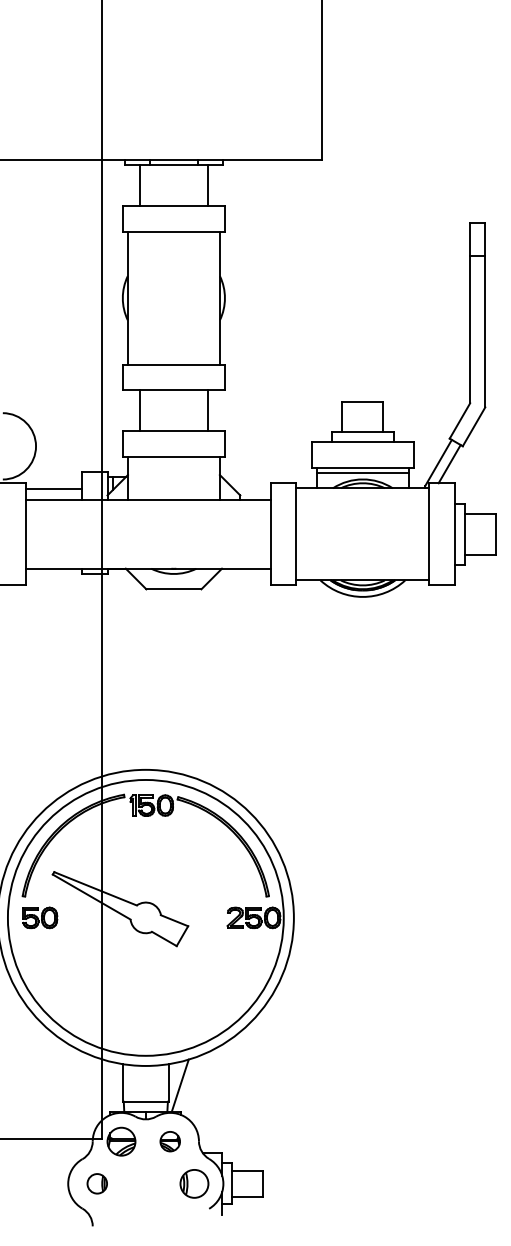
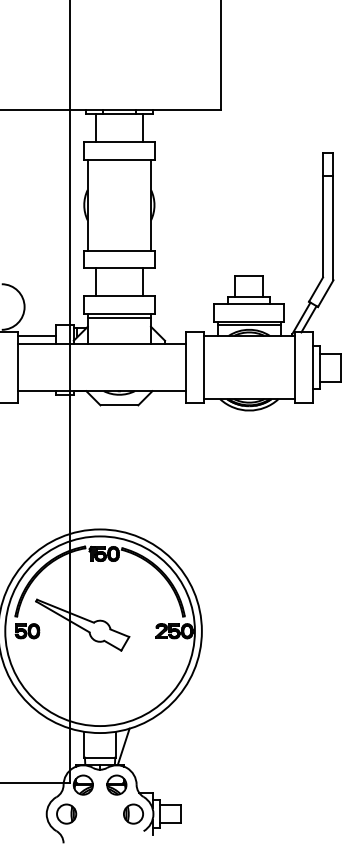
line: (174, 461) -> (119, 317), added
part: (169, 1140) -> (116, 784), size x1.43
part: (96, 1182) -> (66, 813), size x1.43

